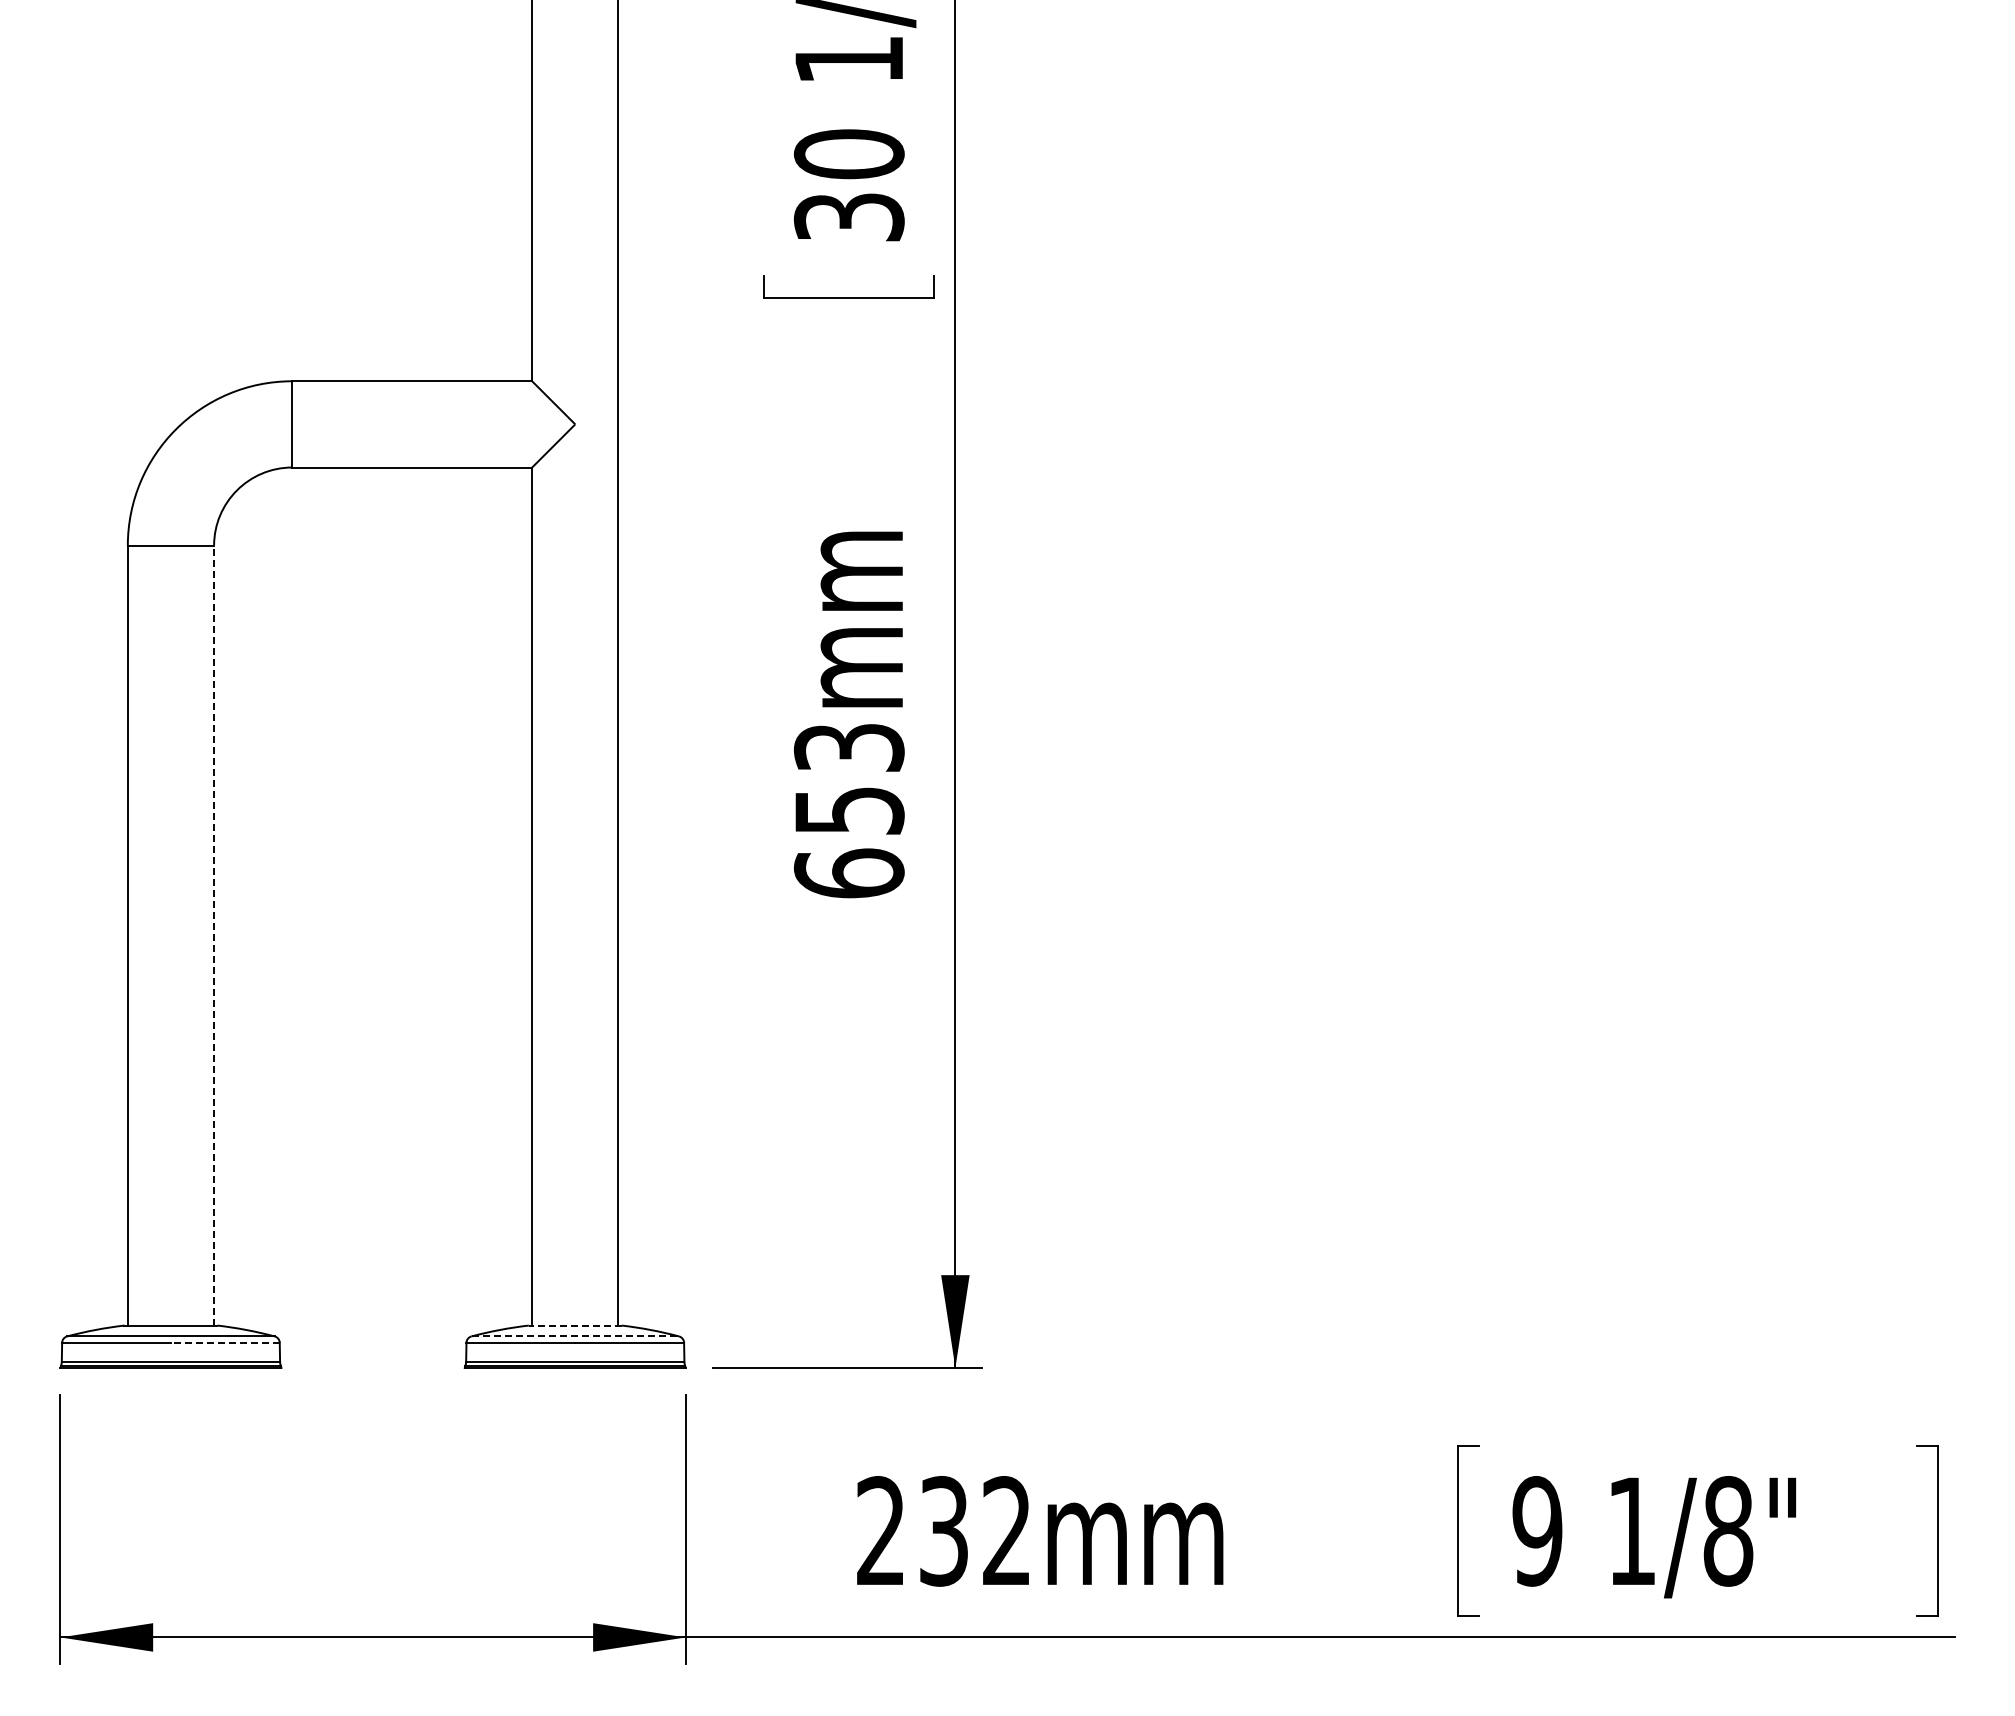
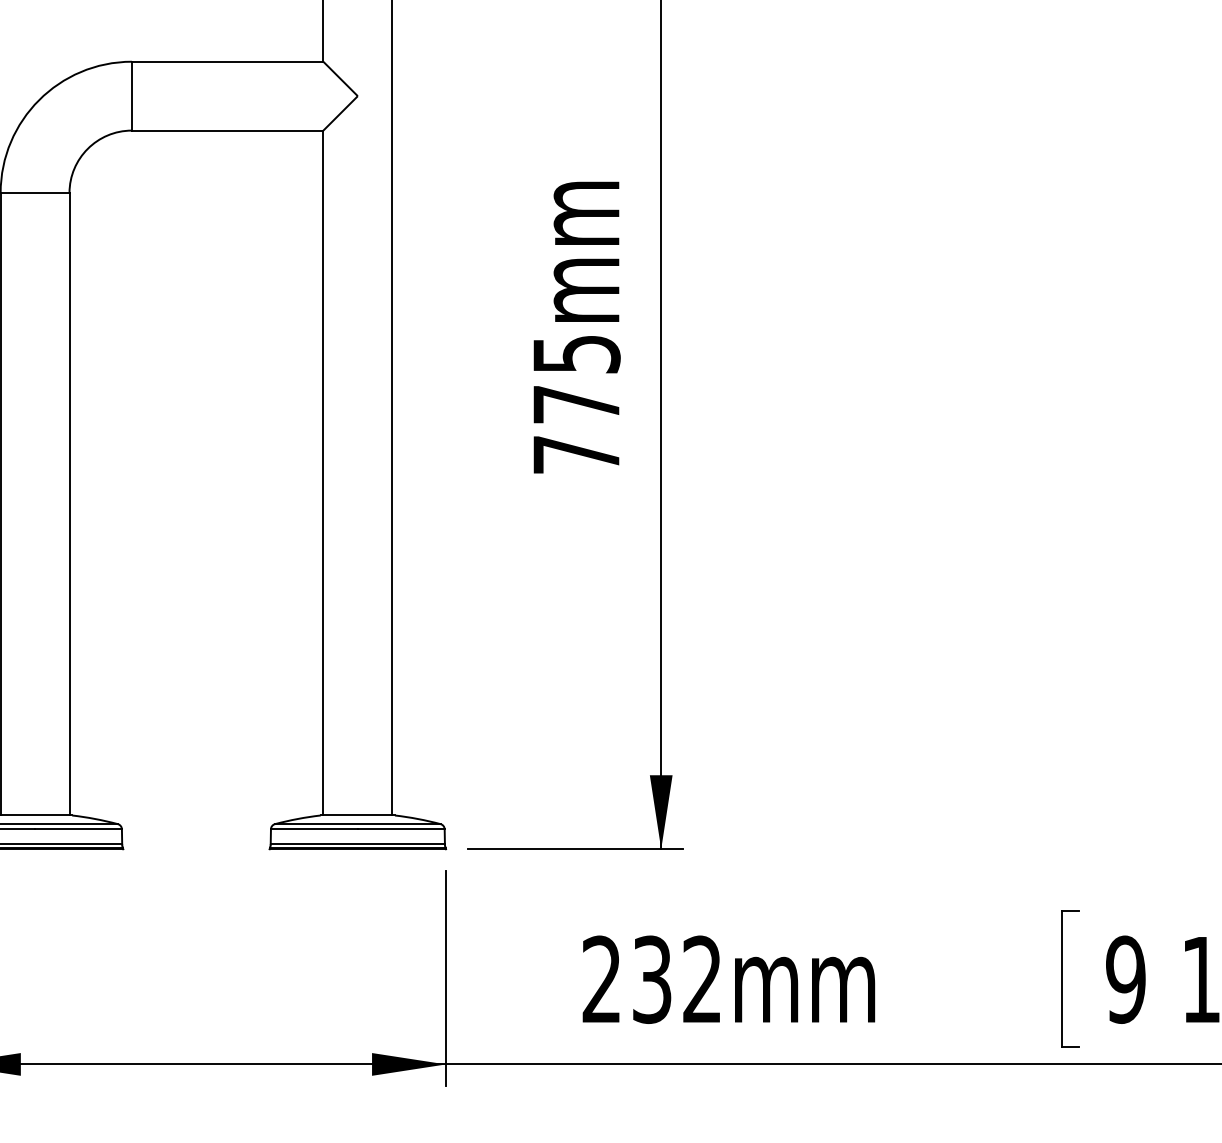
text: (848, 811) -> (575, 405), 653mm -> 775mm
line: (214, 935) -> (69, 504), dashed -> solid
line: (574, 1325) -> (357, 815), dashed -> solid
line: (575, 1336) -> (357, 824), dashed -> solid
line: (224, 1342) -> (77, 829), dashed -> solid

